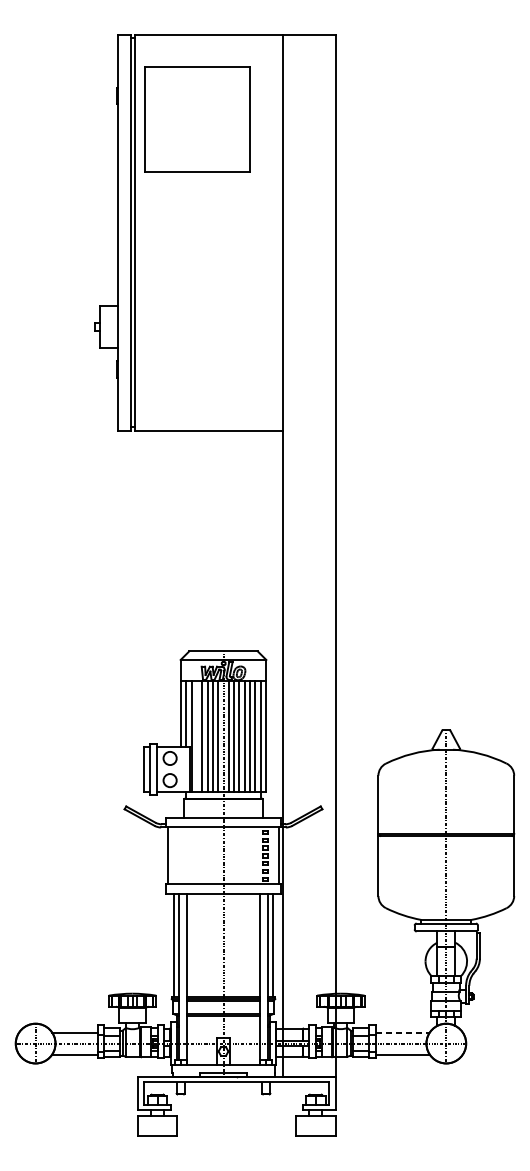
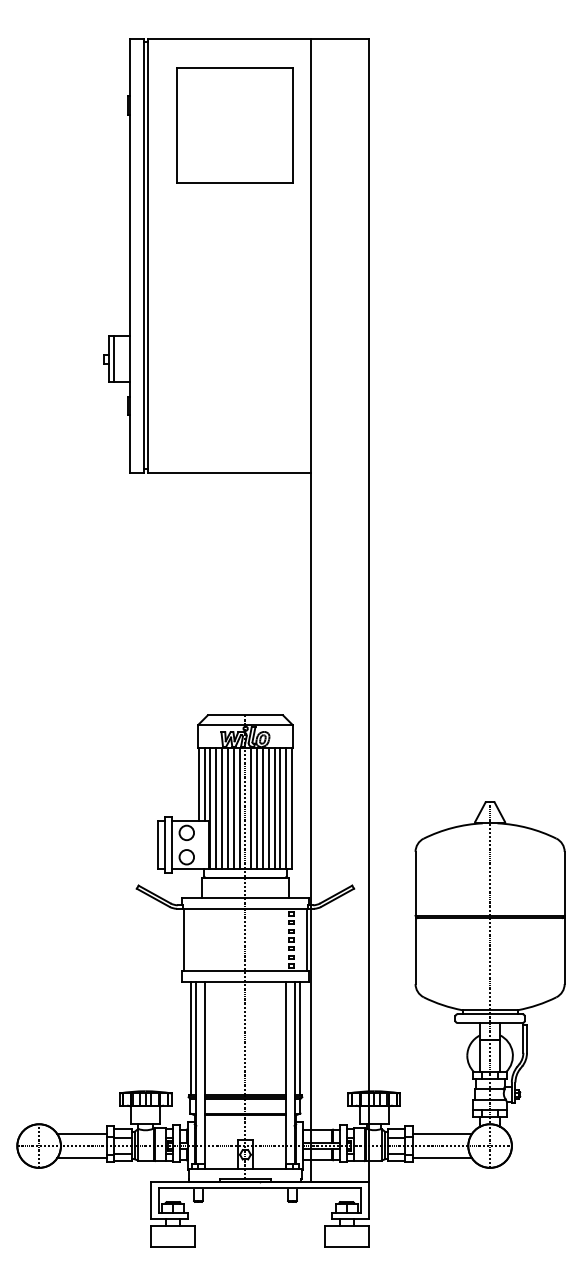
part: (197, 119) -> (234, 125), moved
line: (104, 327) -> (114, 359), added
line: (197, 736) -> (216, 808), added
line: (402, 1032) -> (442, 1133), dashed -> solid

